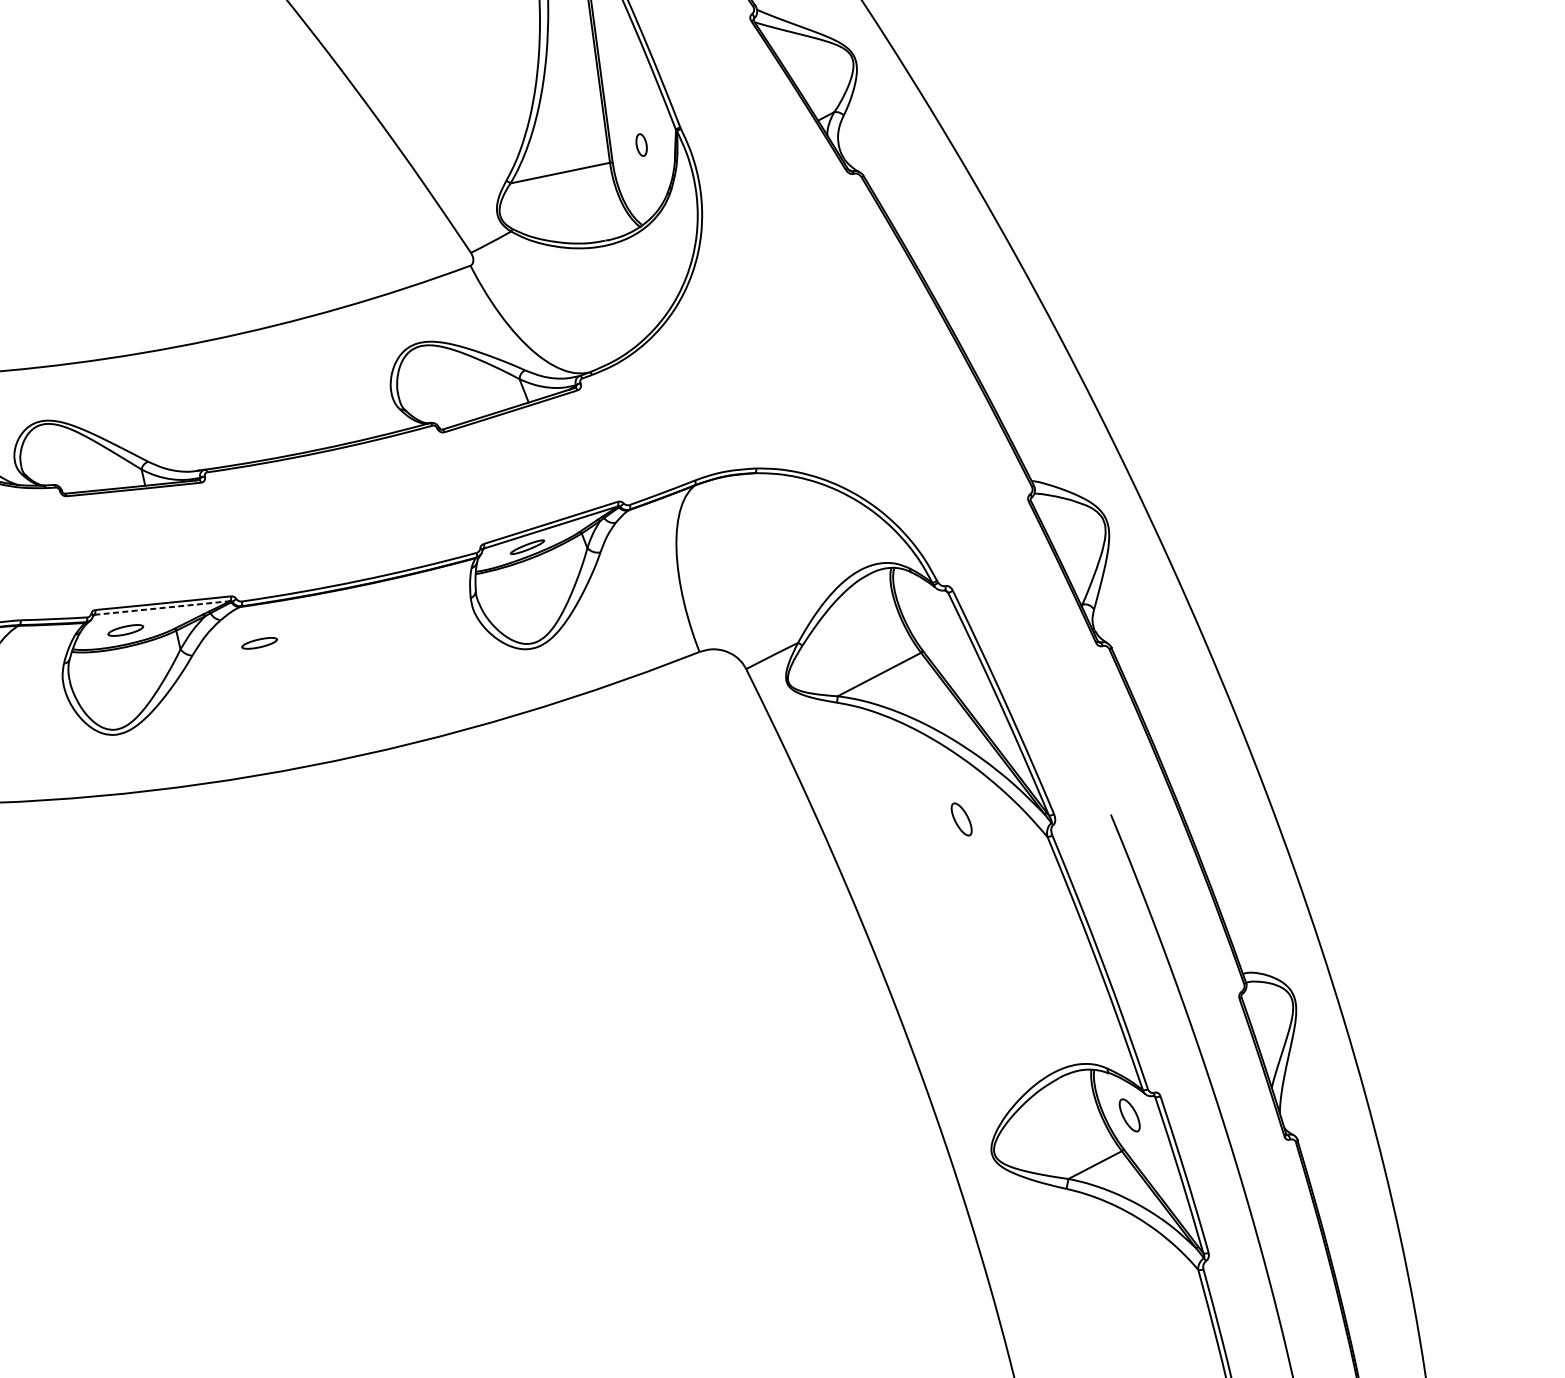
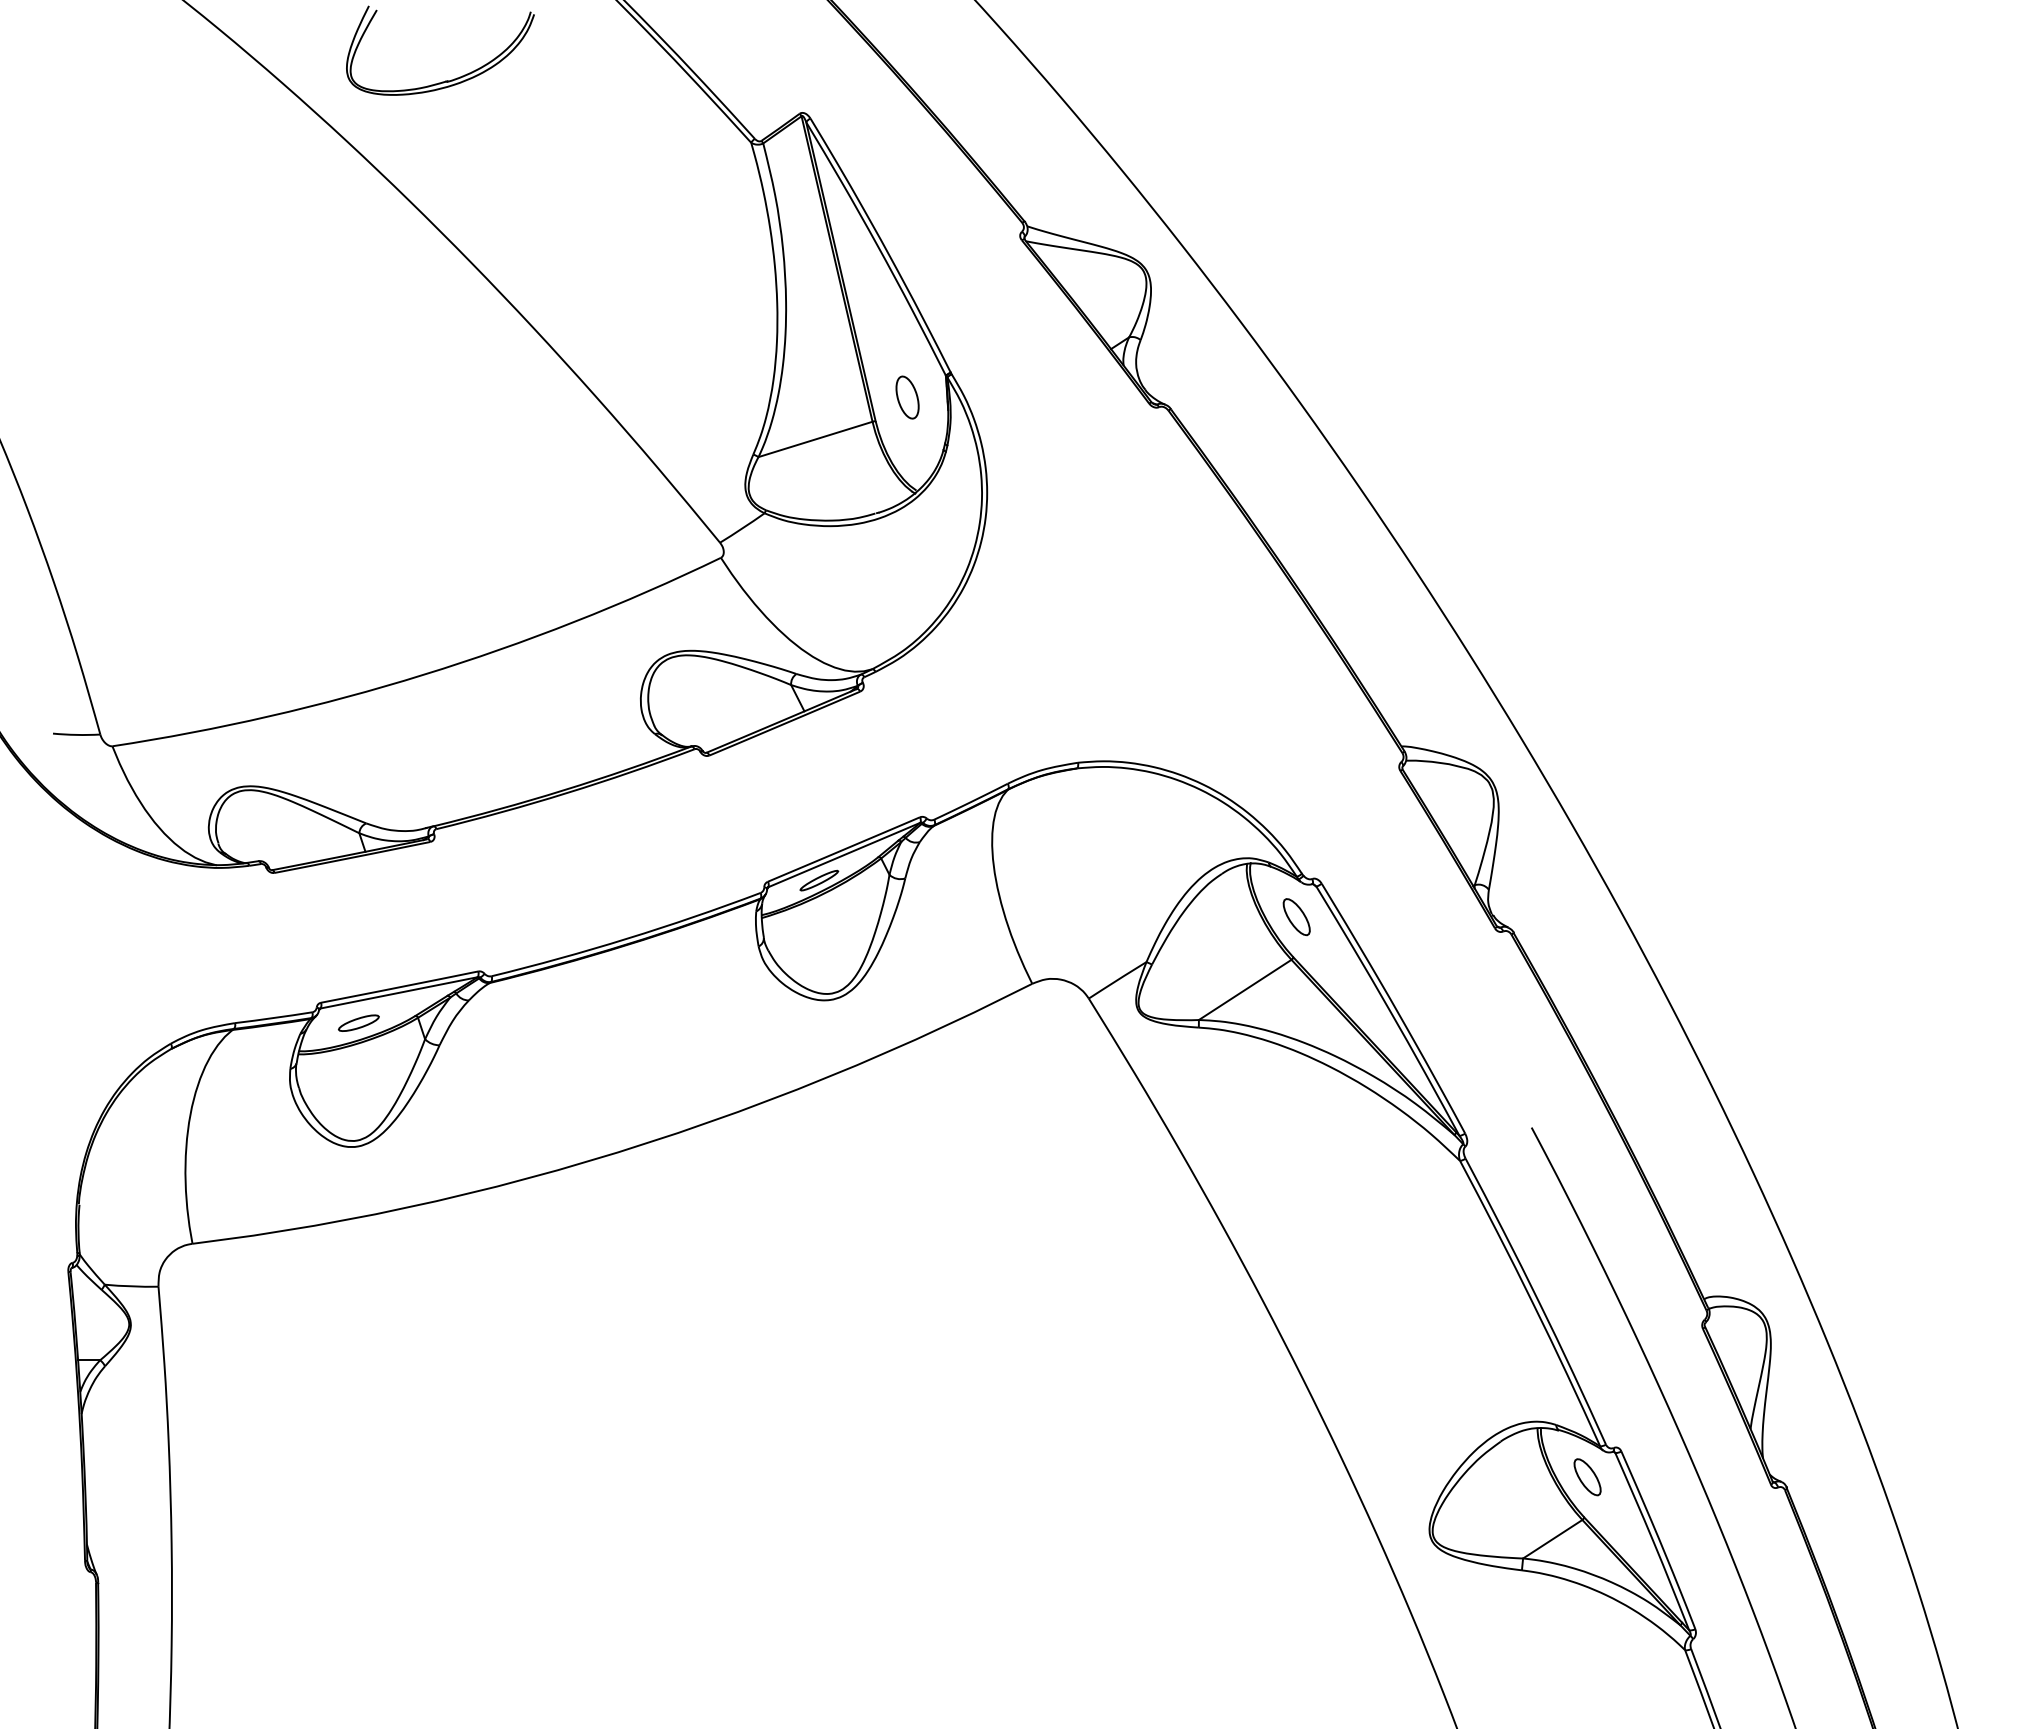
part: (641, 145) -> (907, 397), size x1.67
line: (162, 607) -> (399, 992), dashed -> solid
part: (259, 642) -> (516, 1022), removed
part: (961, 819) -> (1296, 917), moved

